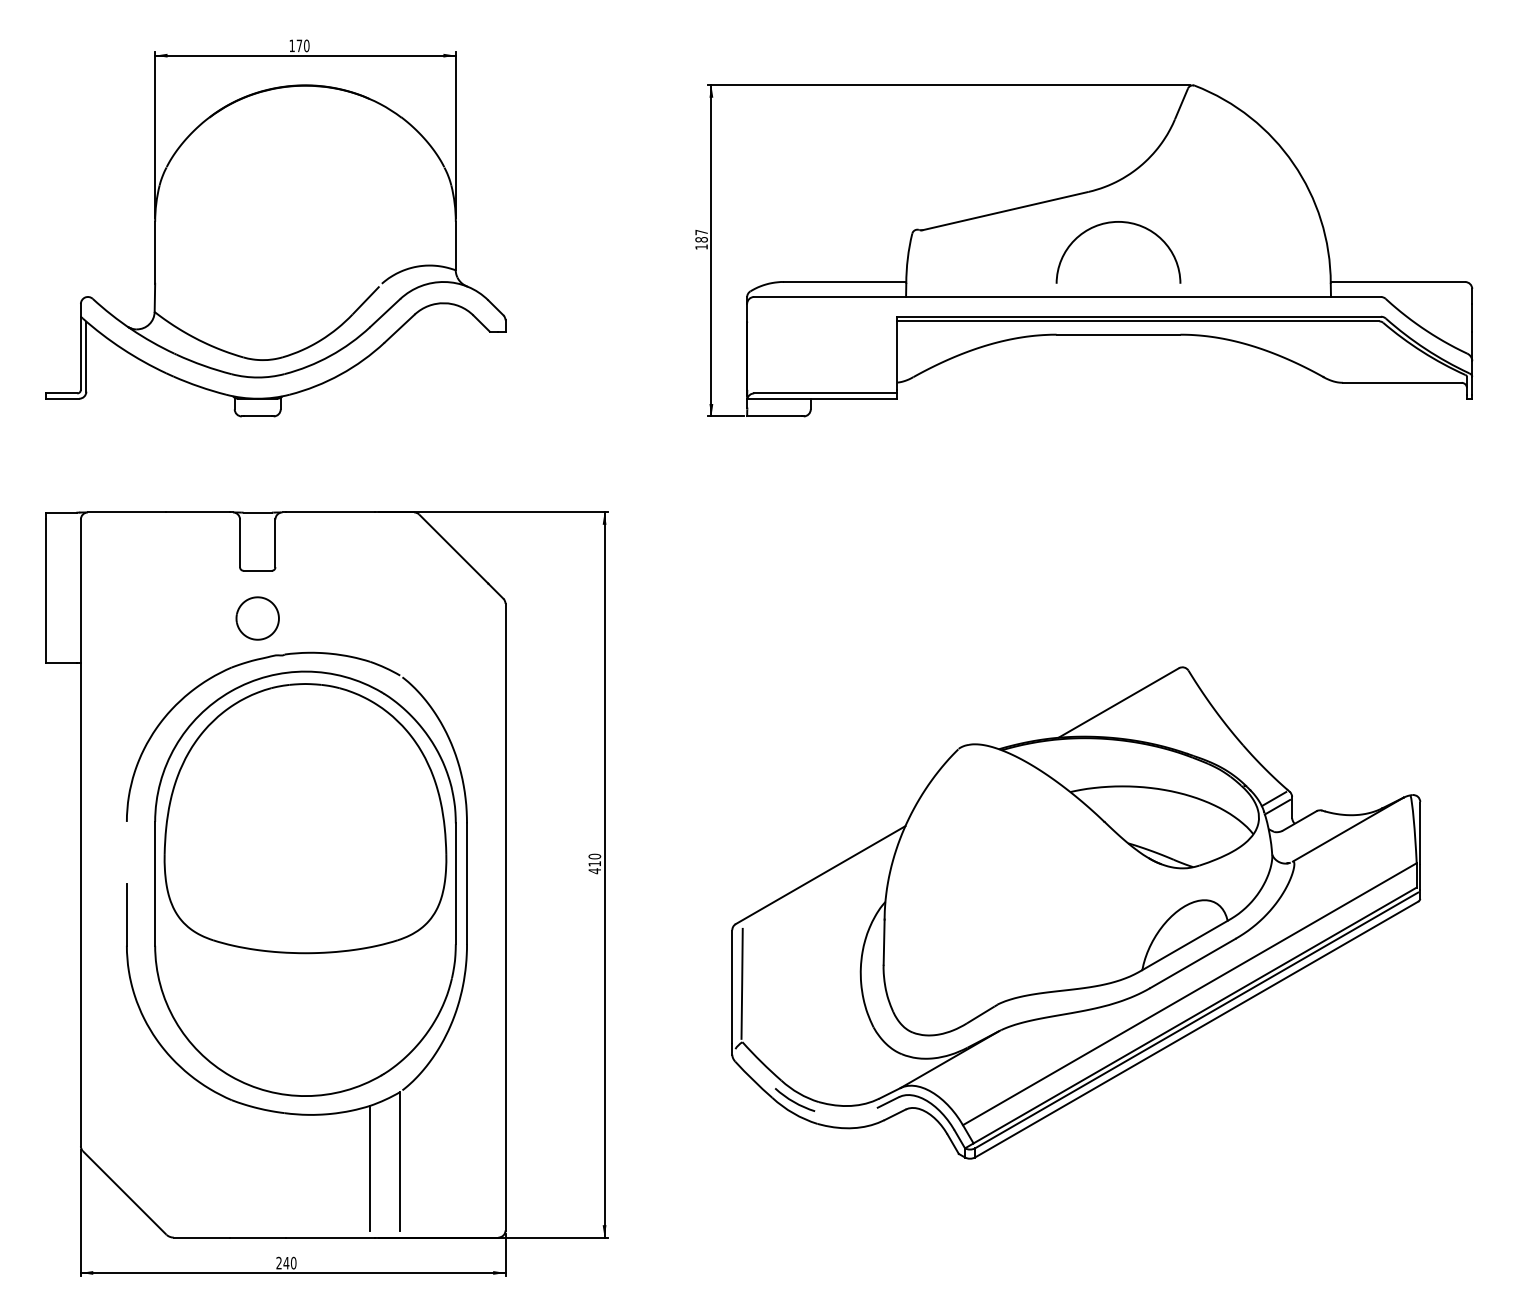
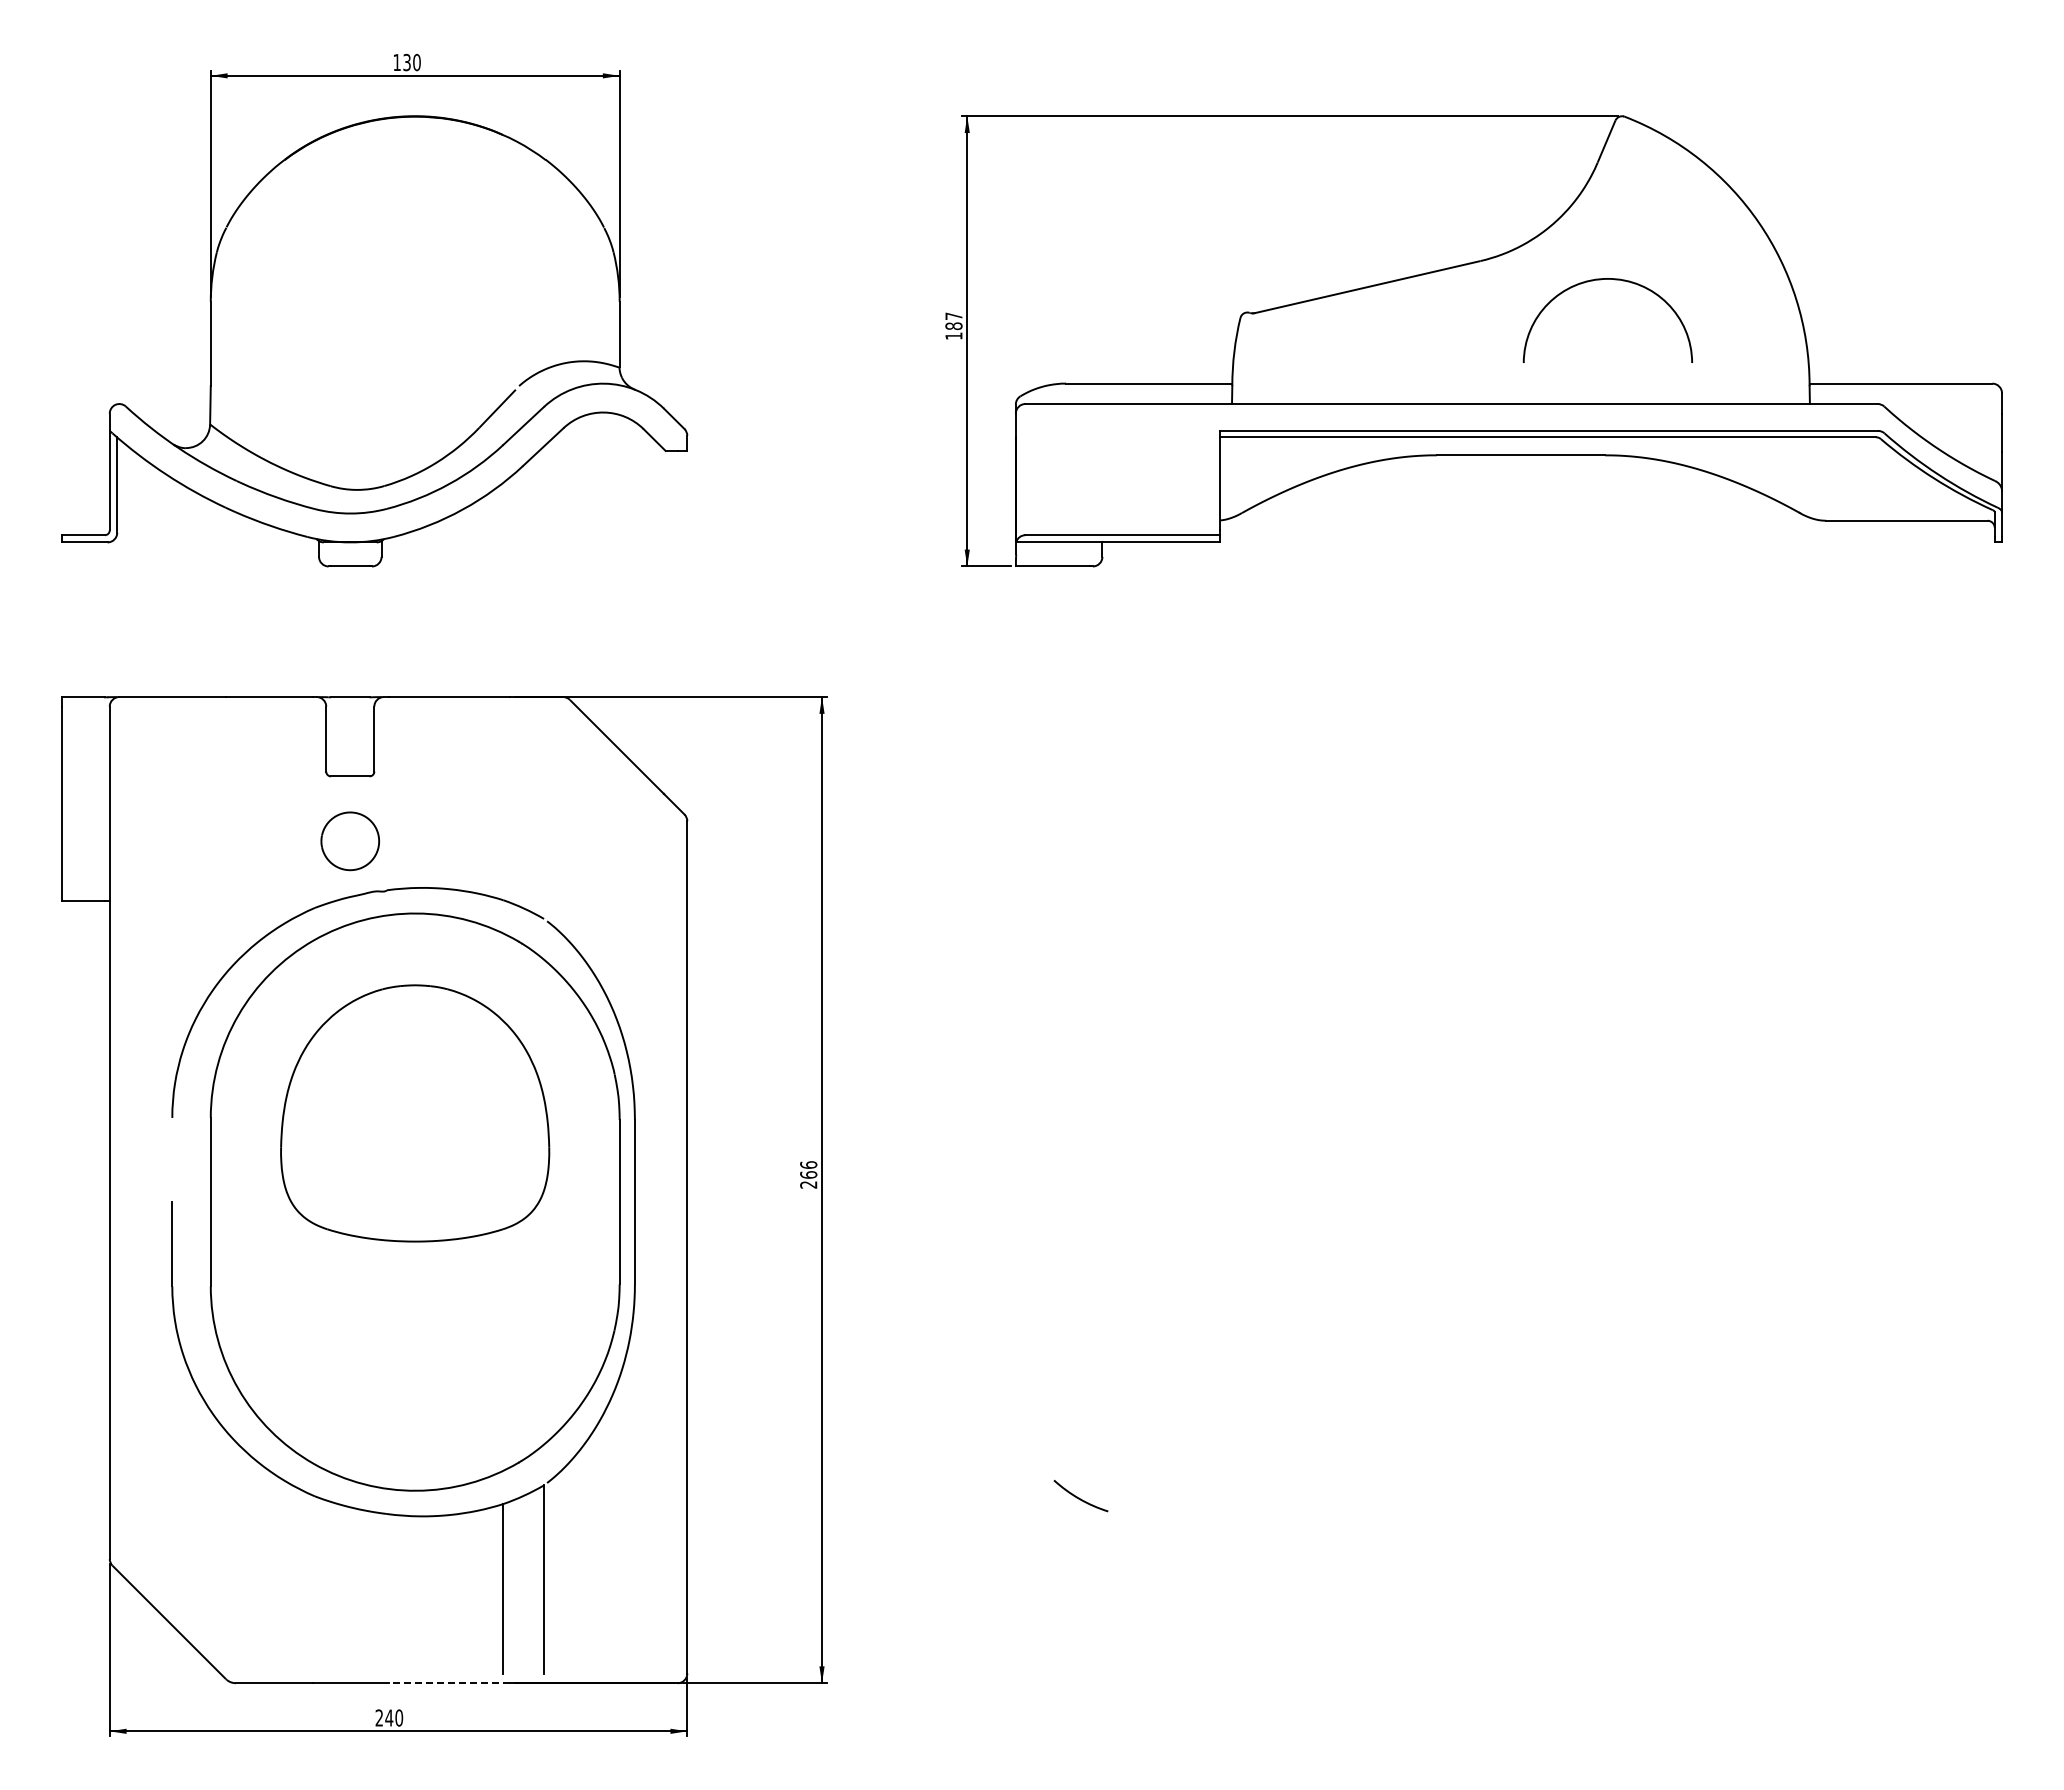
text: (299, 45) -> (406, 62), 170 -> 130
arc: (1113, 223) -> (1601, 280), moved
part: (304, 818) -> (414, 1113), size x0.7
text: (594, 864) -> (808, 1175), 410 -> 266
part: (1076, 912) -> (1463, 1241), removed
line: (330, 1237) -> (449, 1683), solid -> dashed

